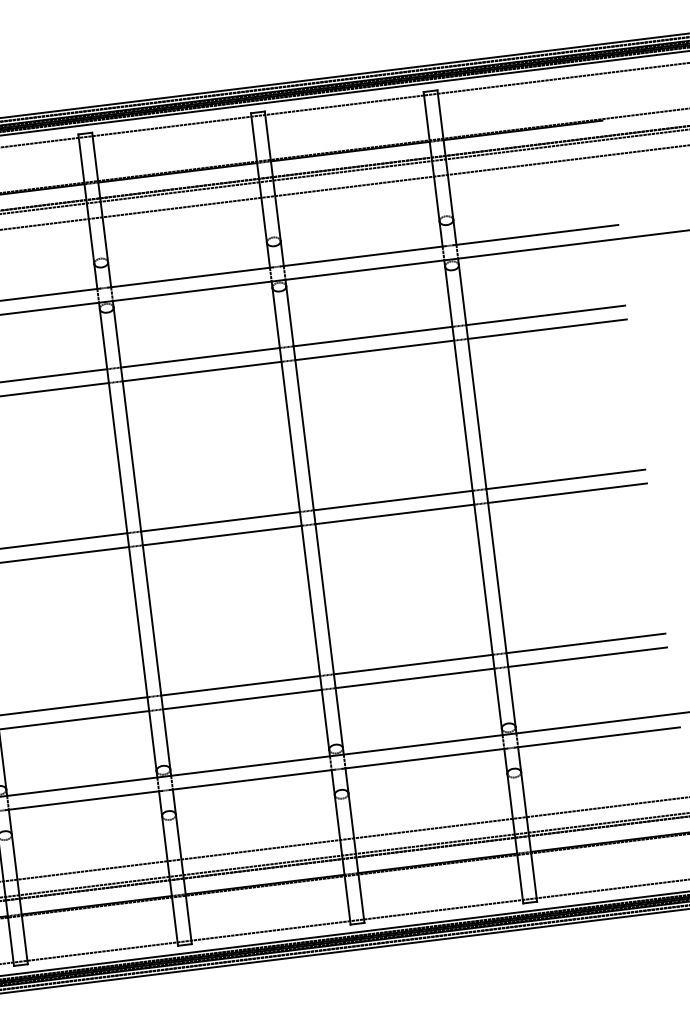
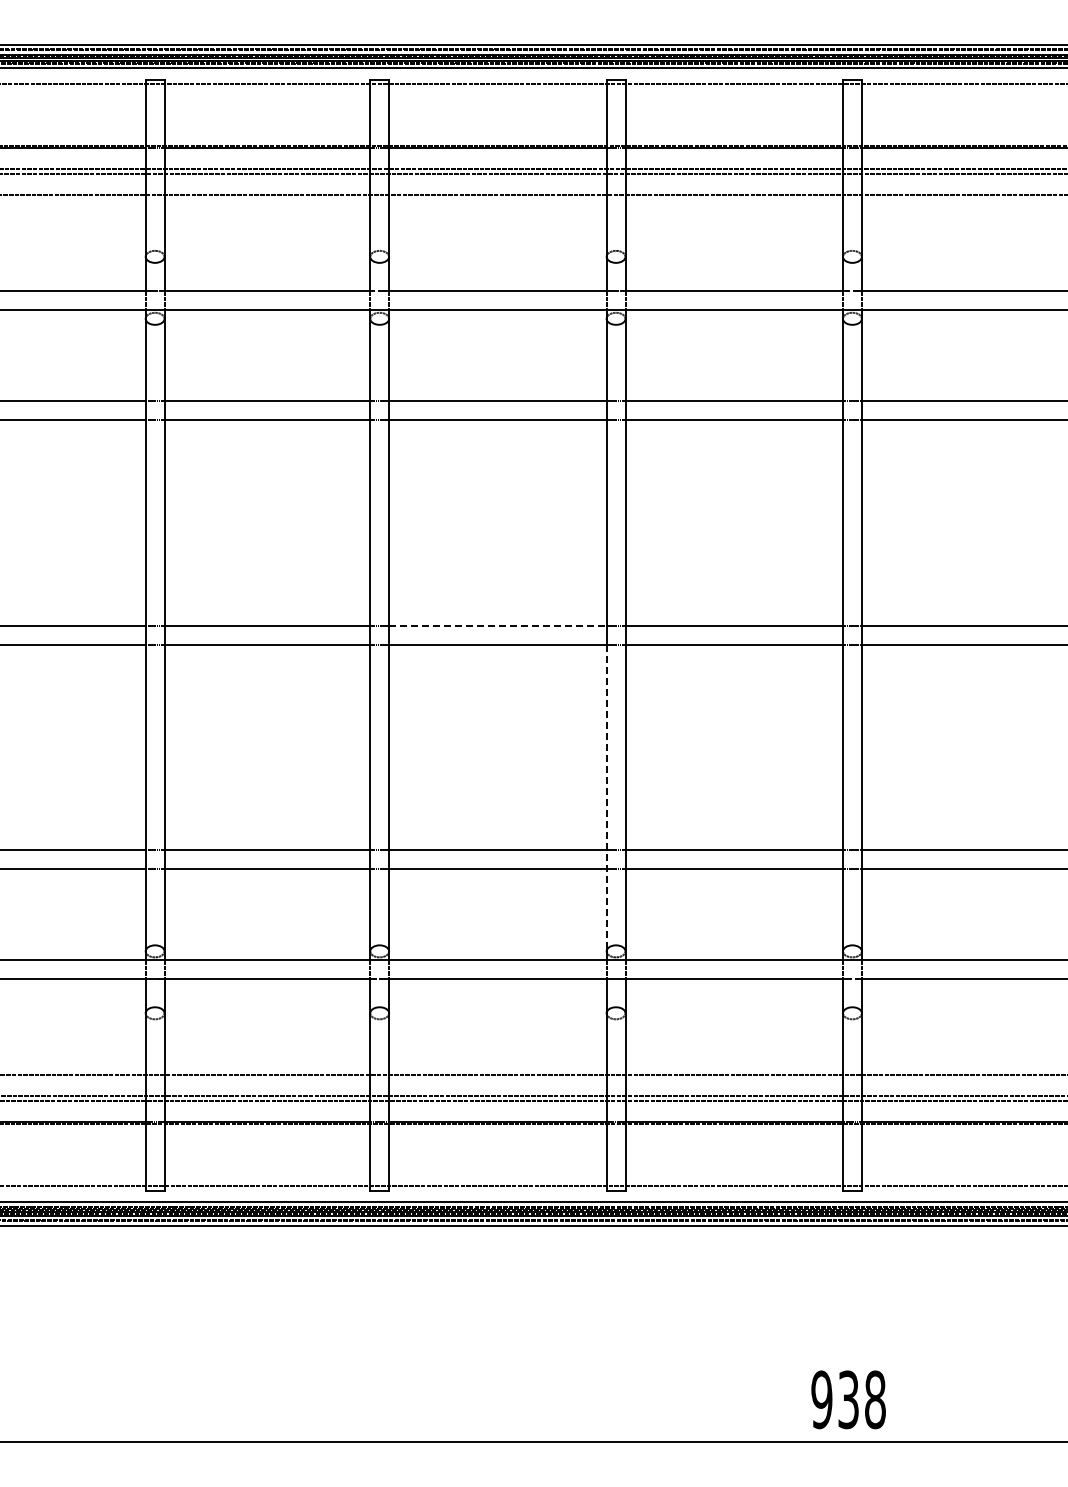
line: (220, 521) -> (497, 625), solid -> dashed
line: (315, 638) -> (606, 798), solid -> dashed

